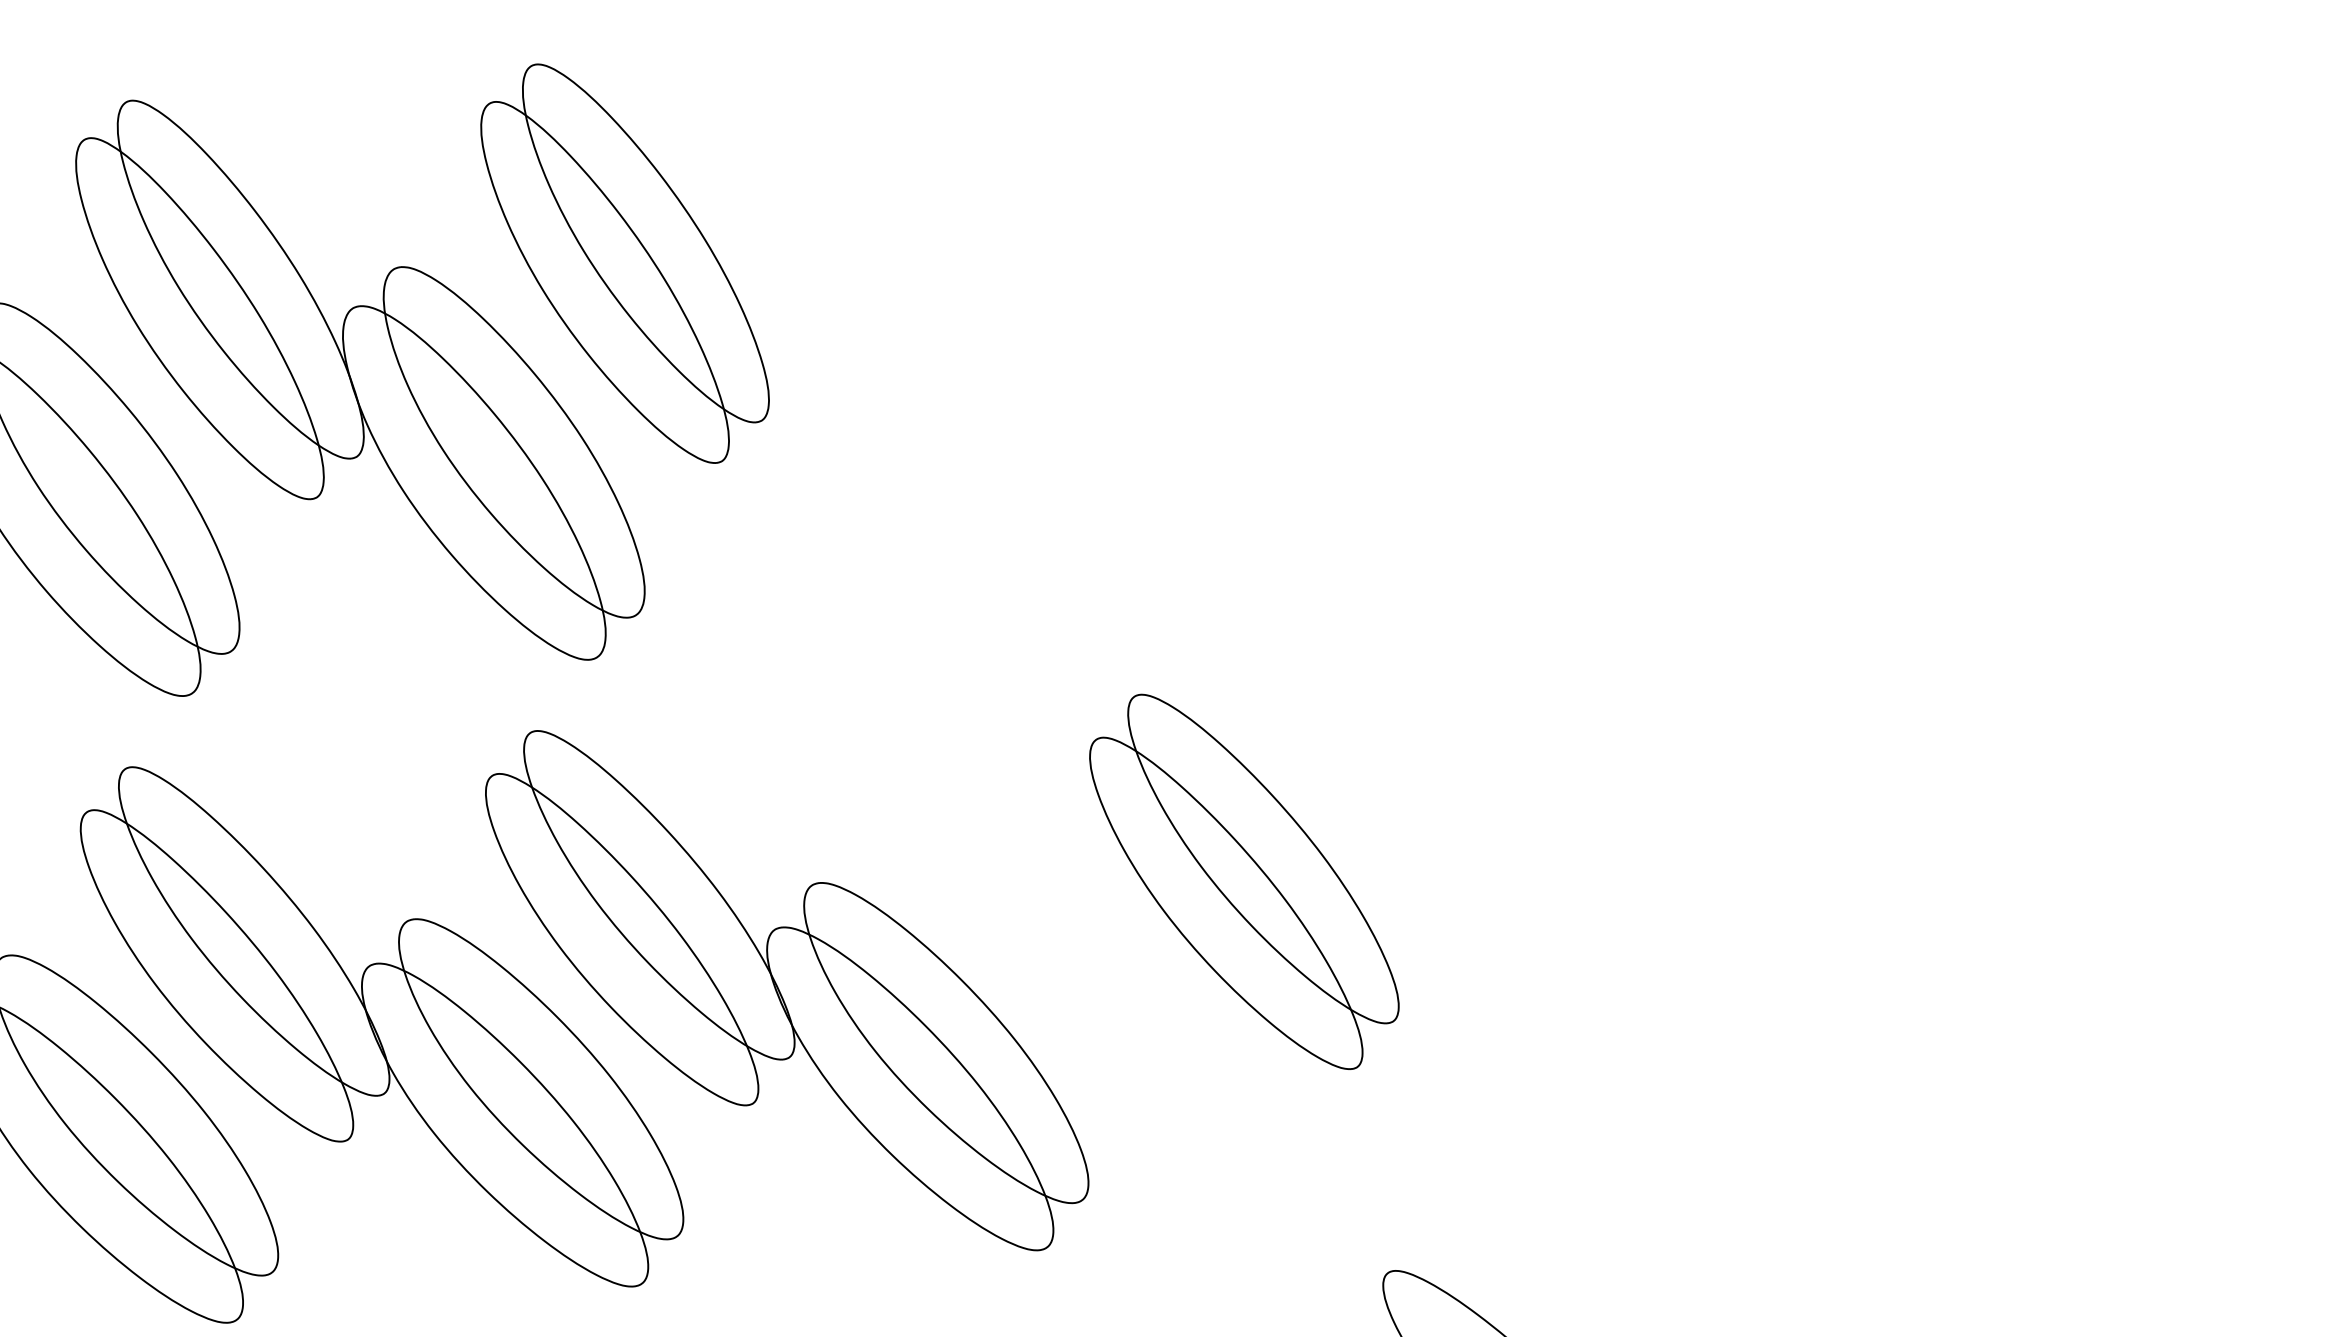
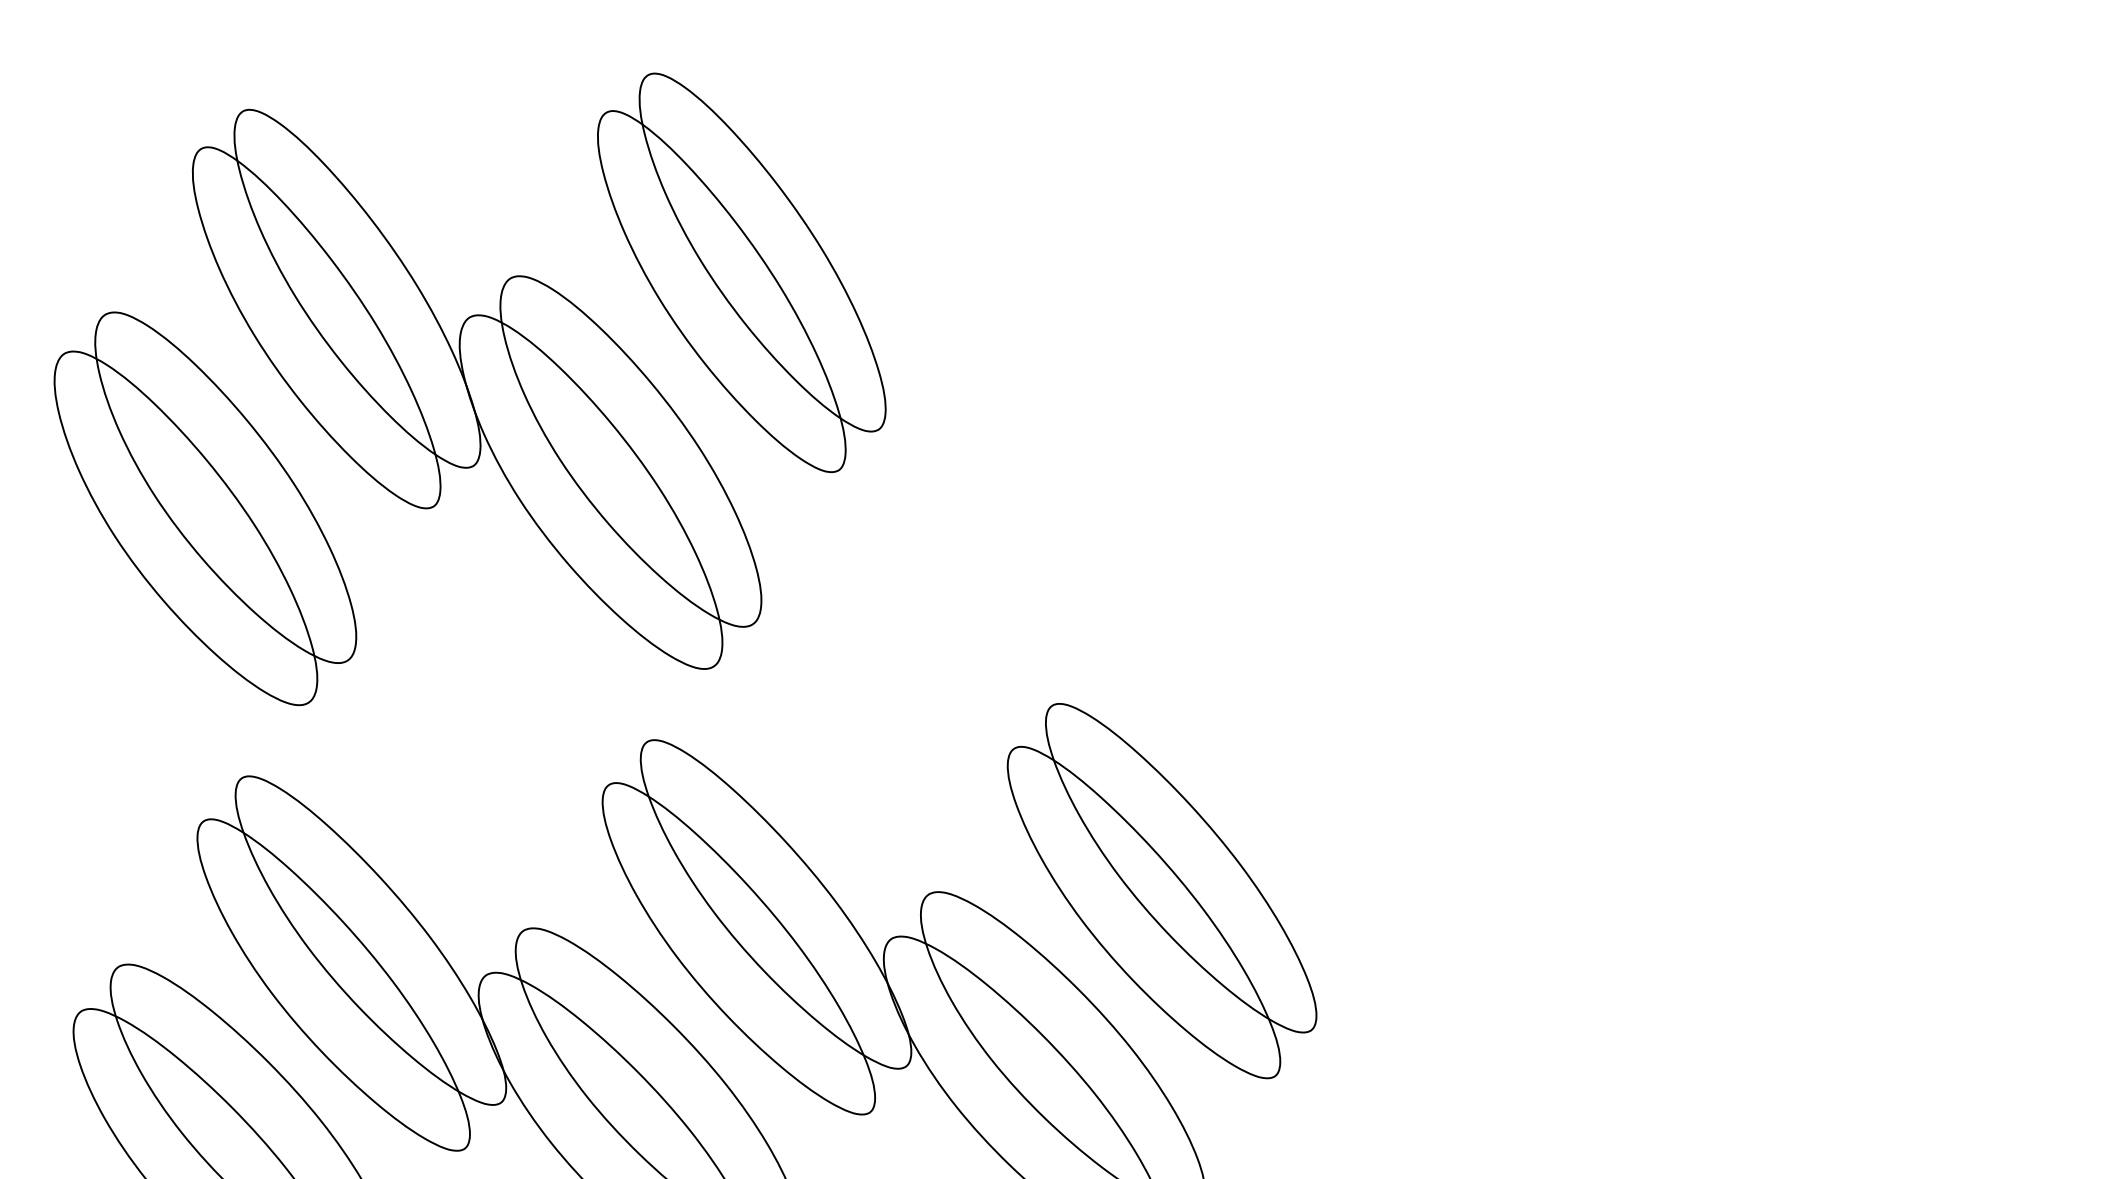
part: (1244, 881) -> (1162, 890), moved

